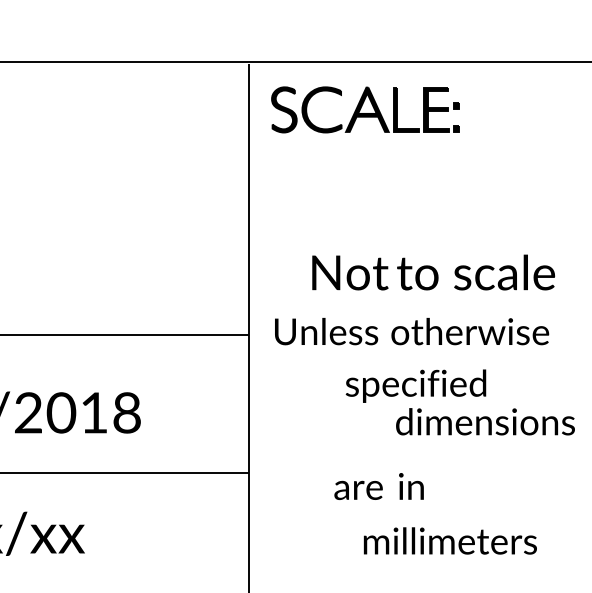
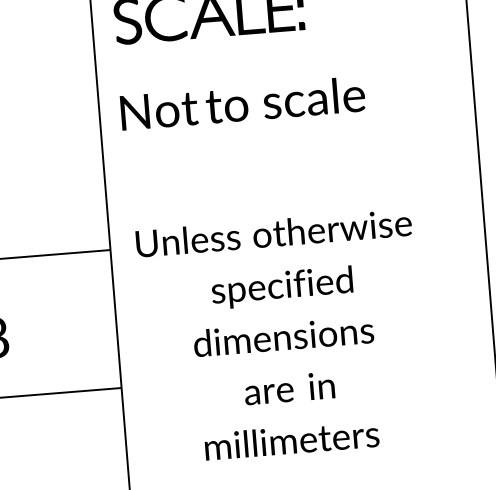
text: (433, 272) -> (242, 103), moved
text: (485, 421) -> (283, 336), moved
text: (378, 486) -> (288, 388), moved
text: (449, 540) -> (291, 439), moved

